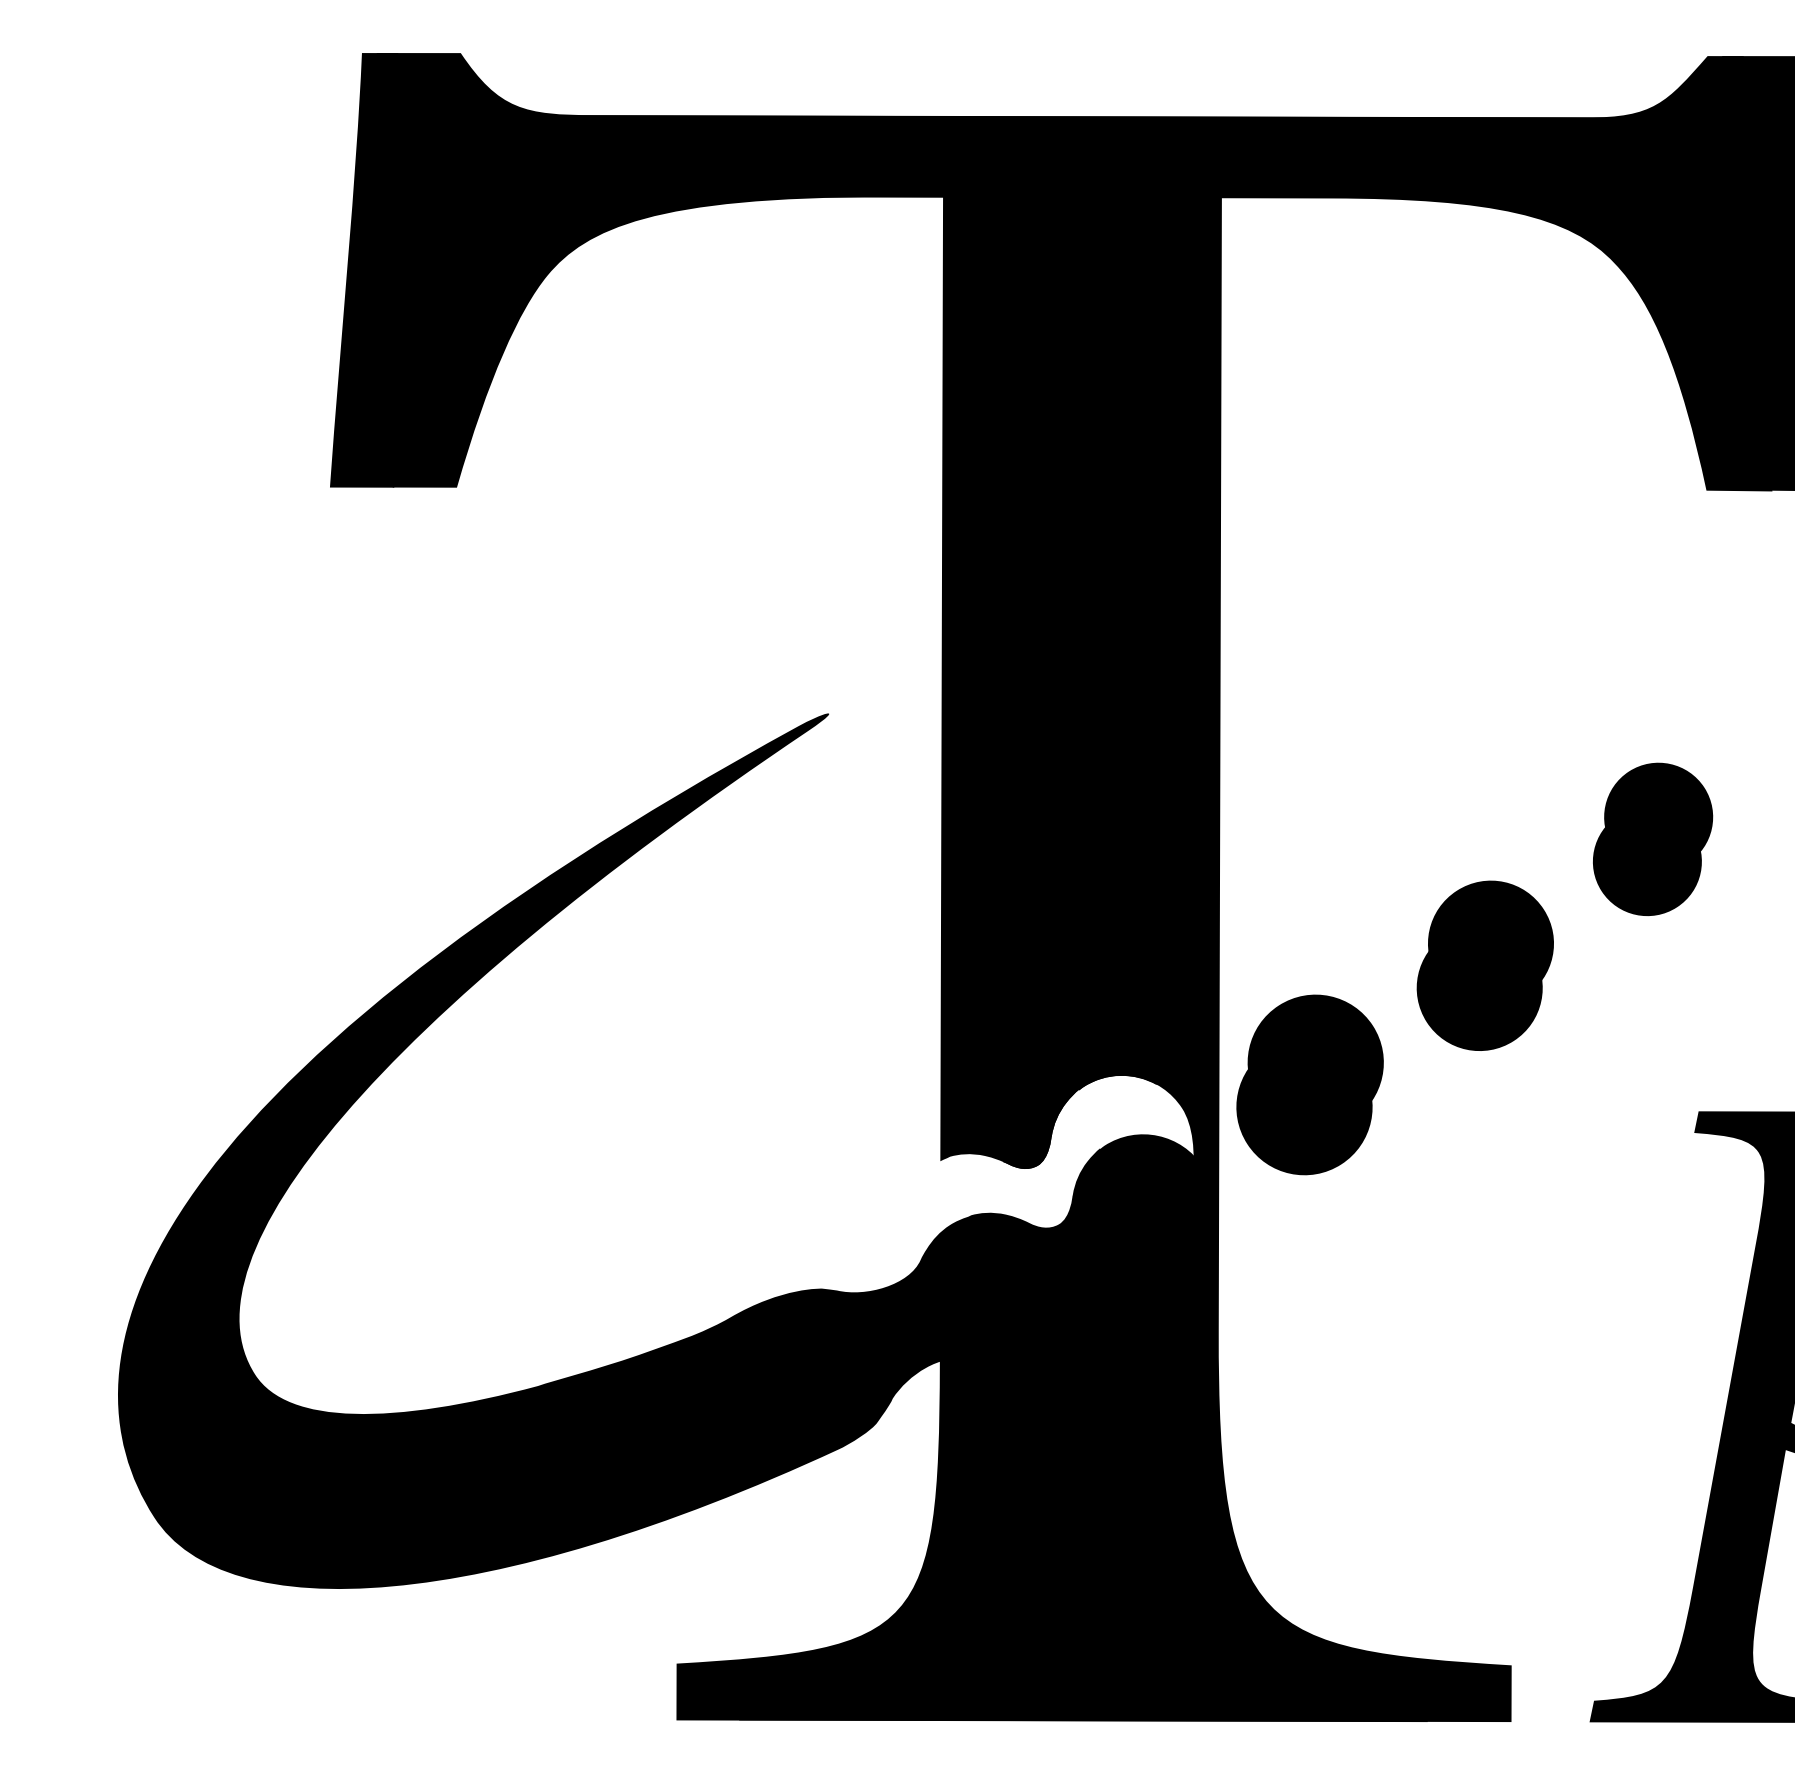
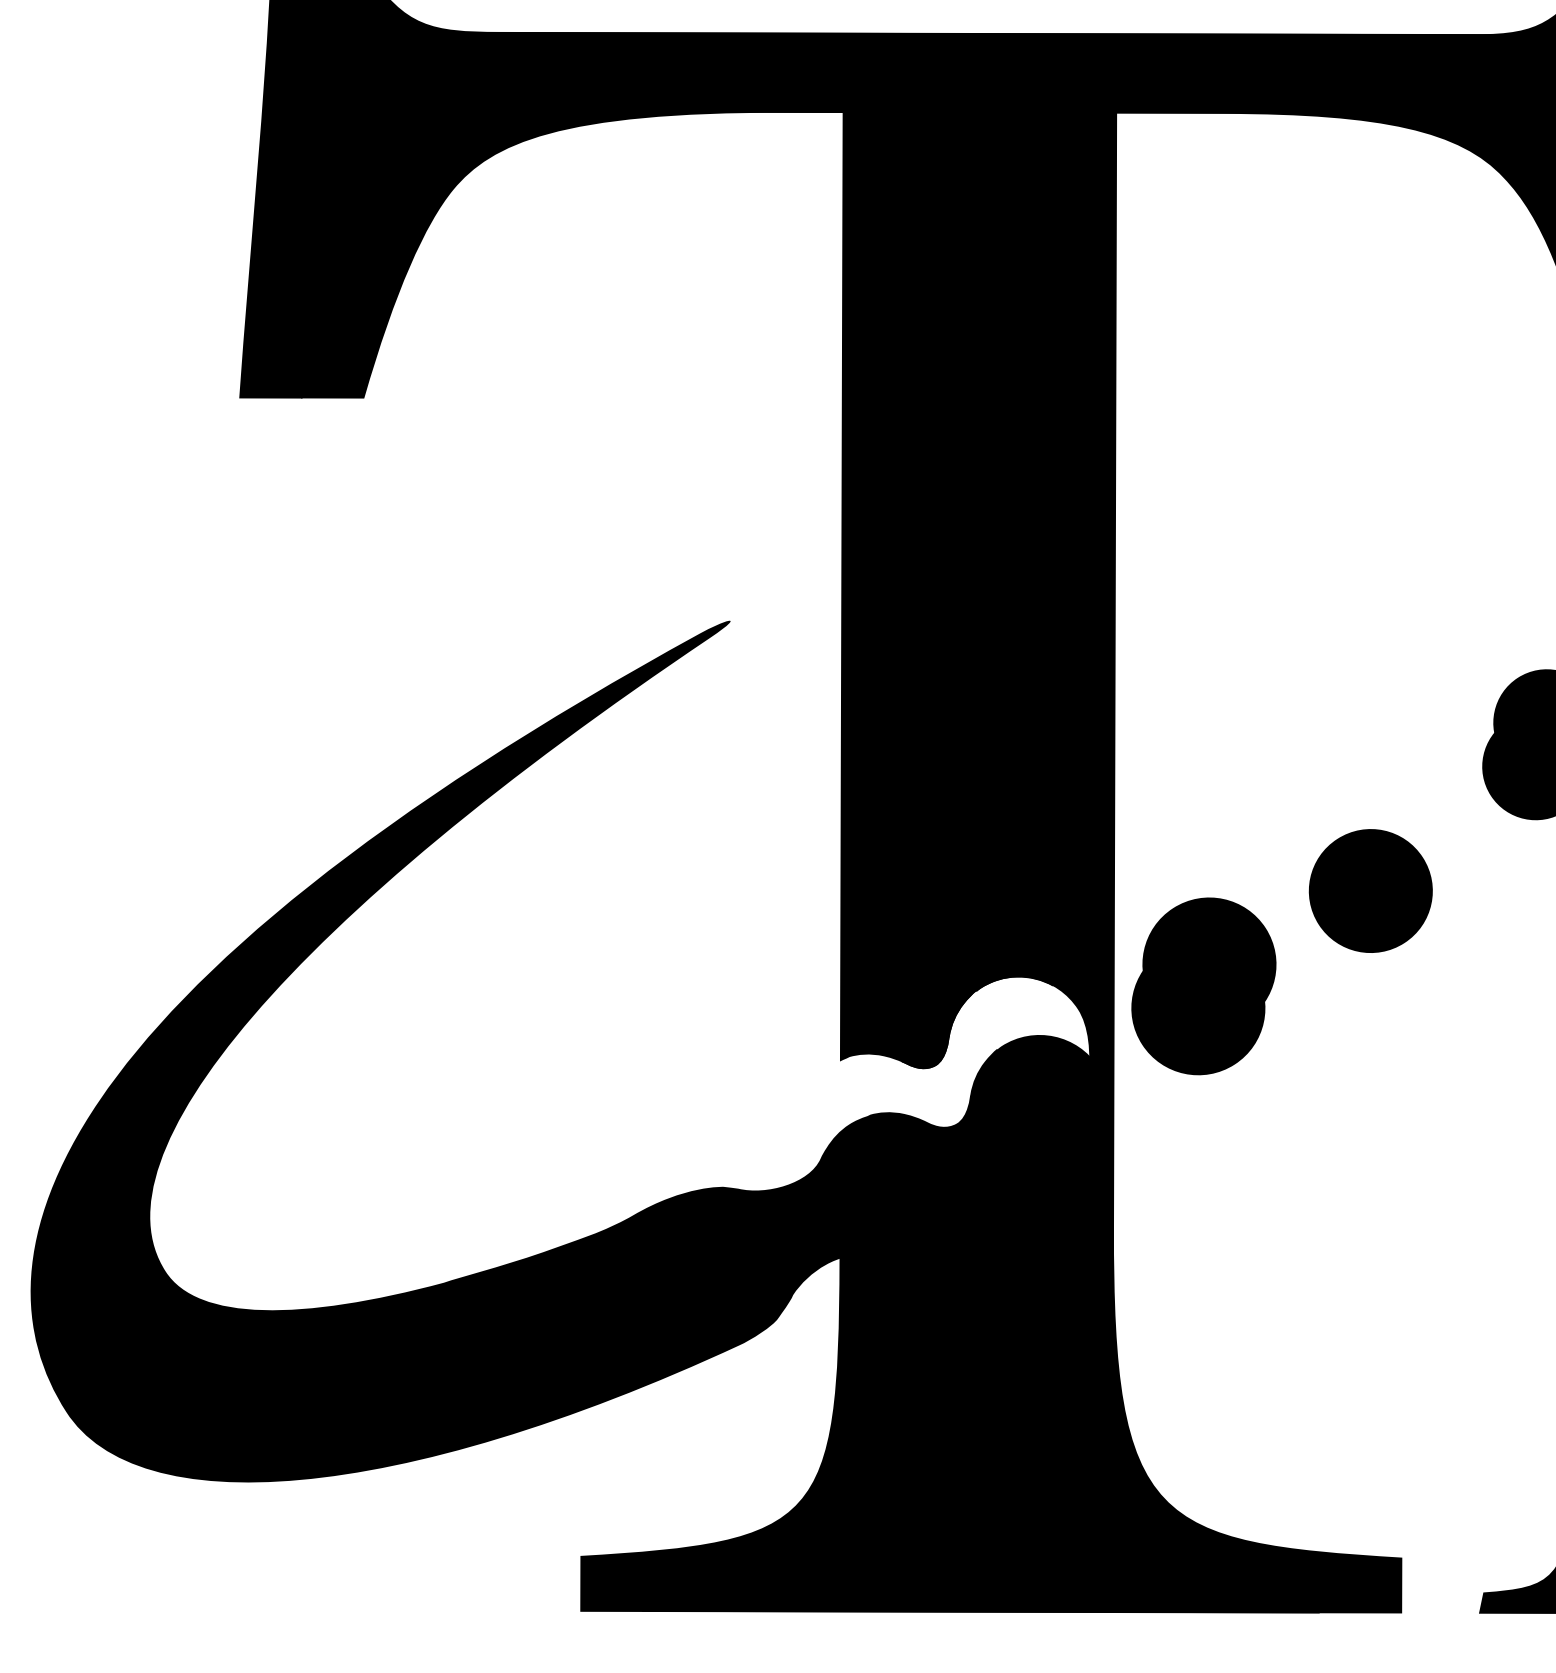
fill: (1490, 943) -> (1381, 847), removed

